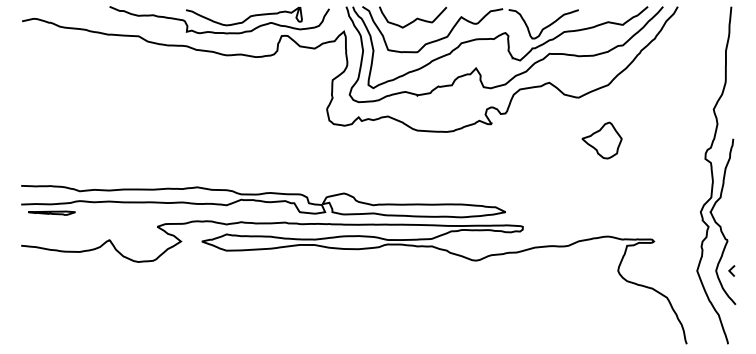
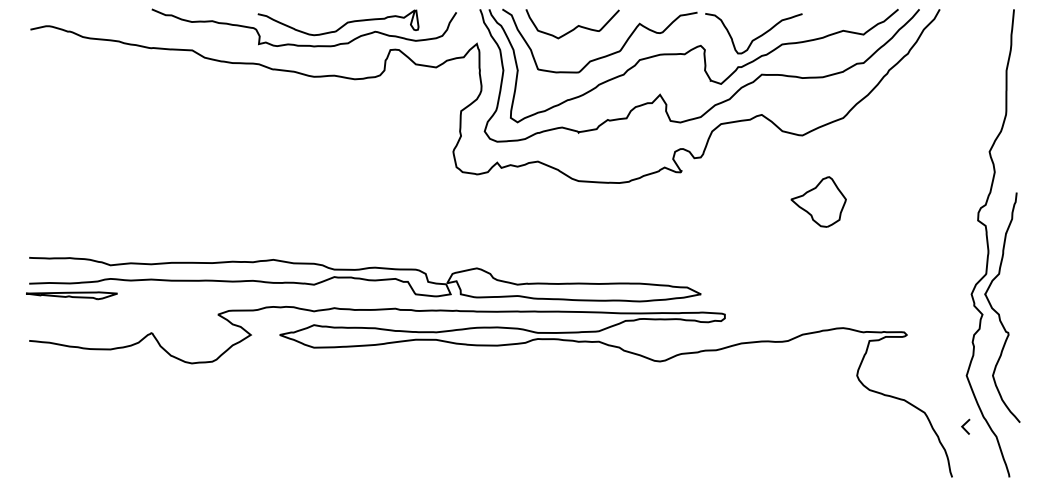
part: (601, 140) -> (818, 201), moved
part: (51, 213) -> (71, 295), size x1.4
line: (730, 270) -> (964, 425), moved

